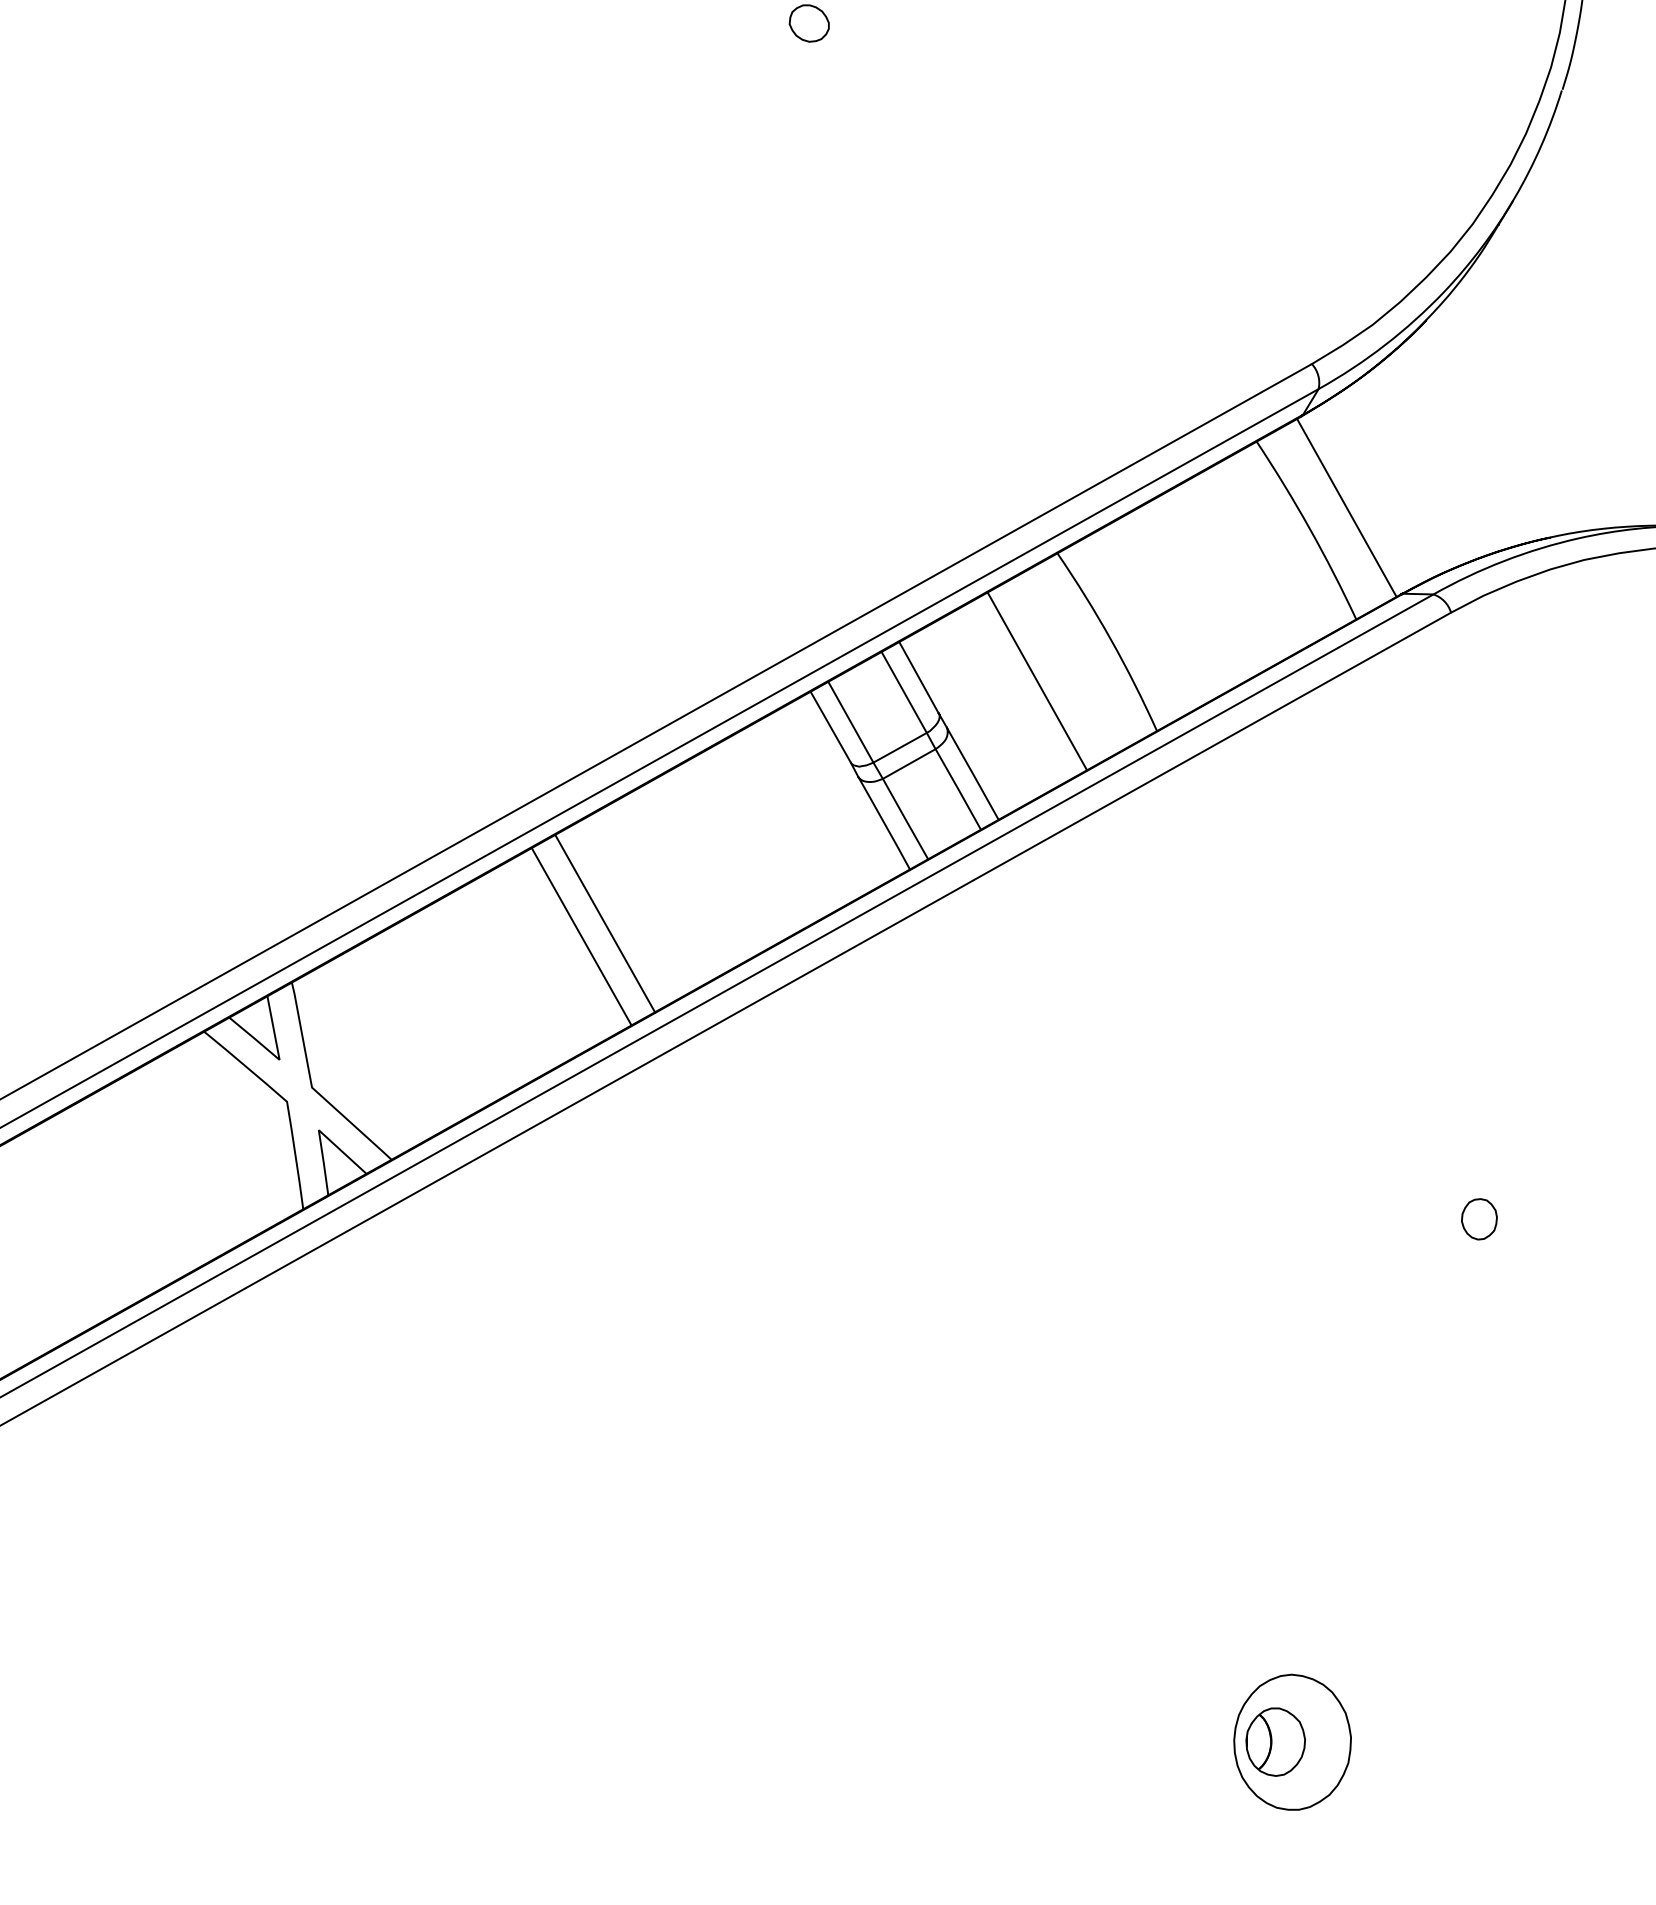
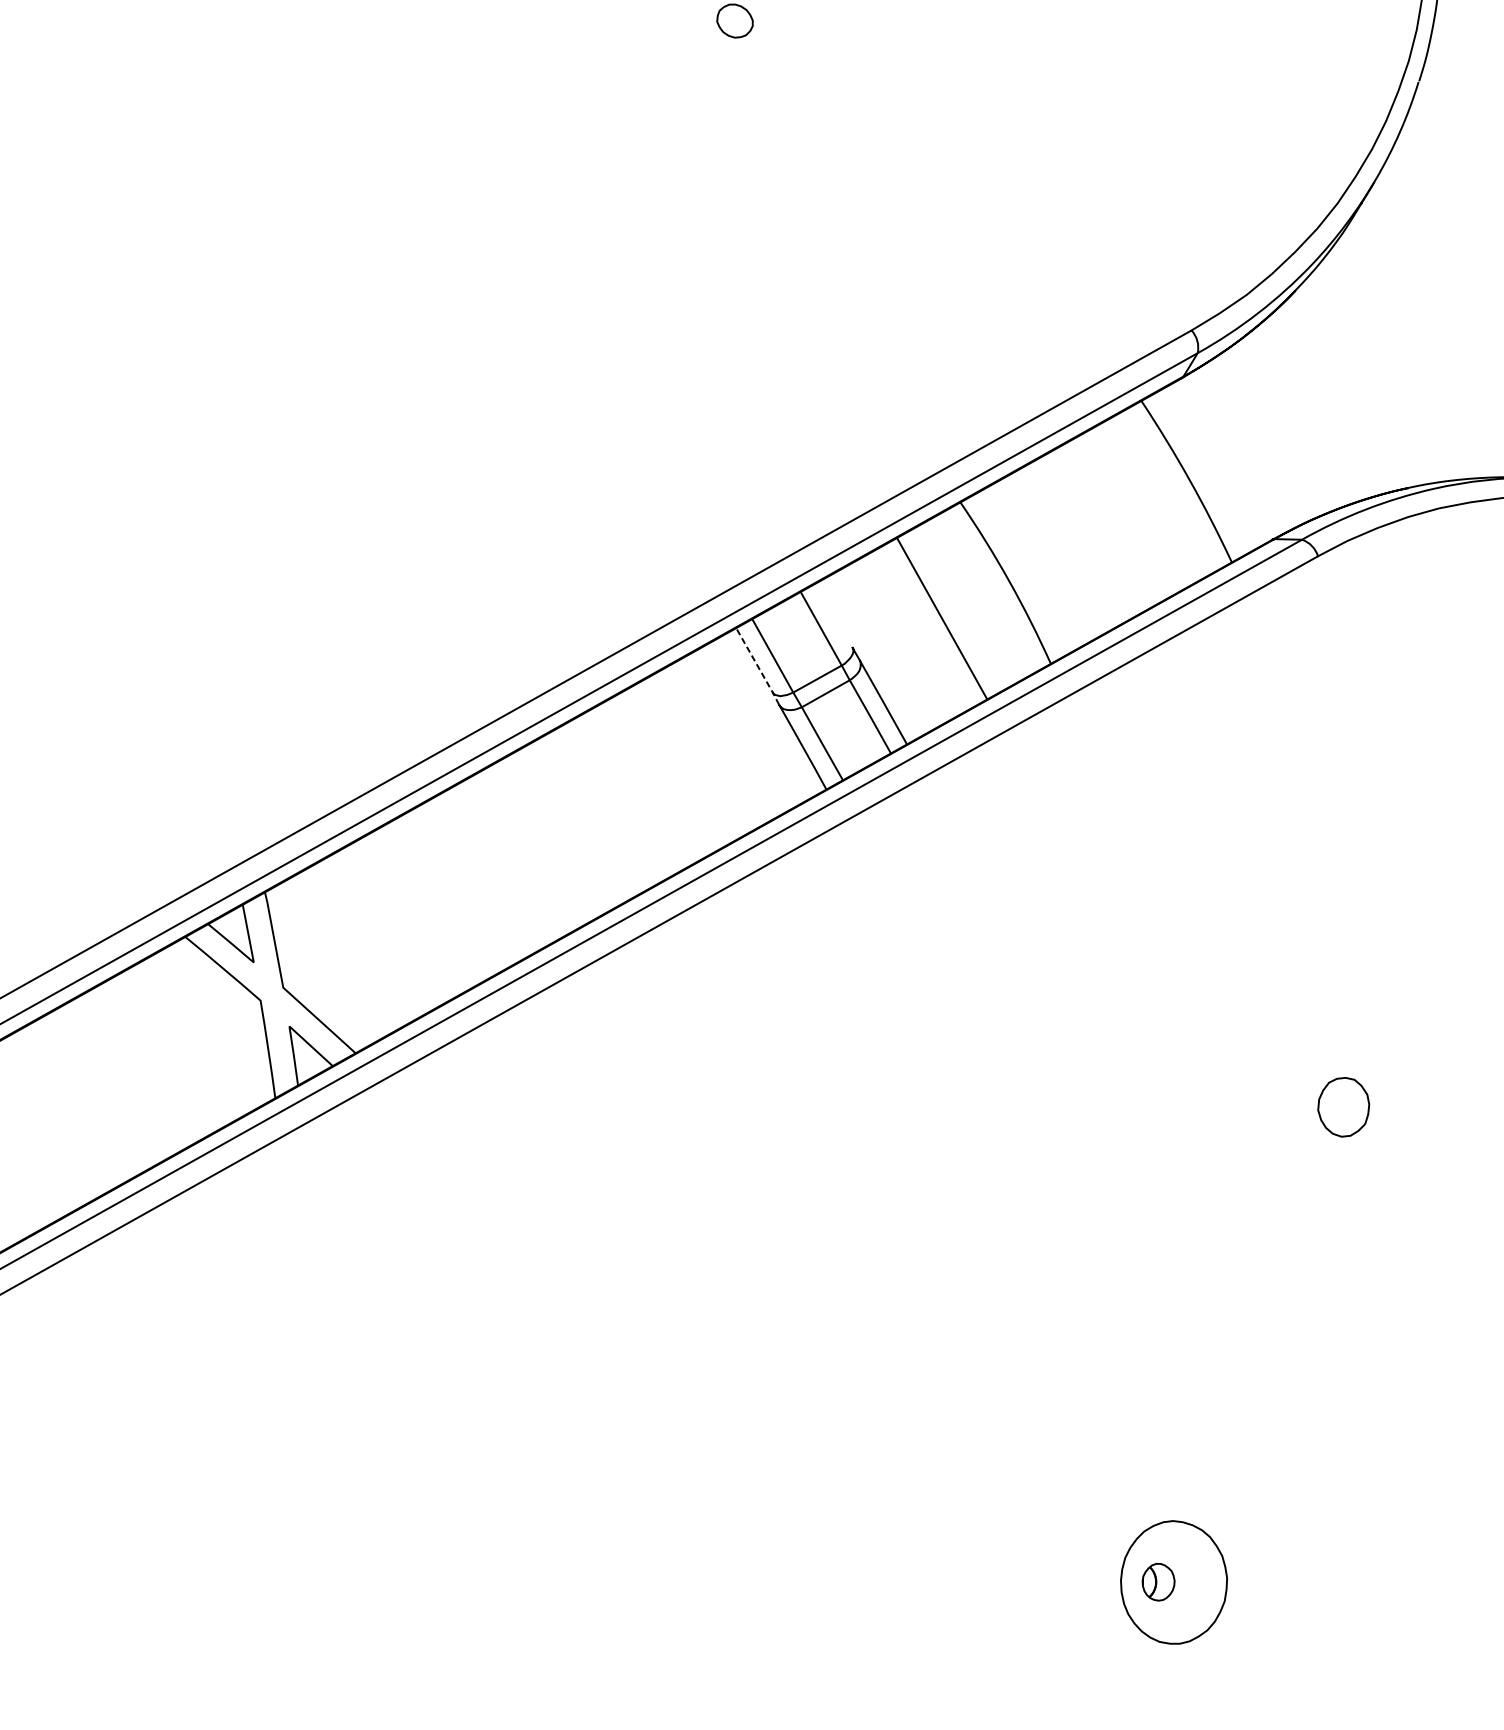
line: (1346, 507) -> (1223, 460), removed
line: (918, 676) -> (834, 614), removed
line: (834, 734) -> (757, 666), solid -> dashed
line: (605, 923) -> (549, 838), removed
line: (581, 936) -> (528, 850), removed
part: (1479, 1219) -> (1343, 1107), size x1.6
part: (1275, 1741) -> (1158, 1581), size x0.6

